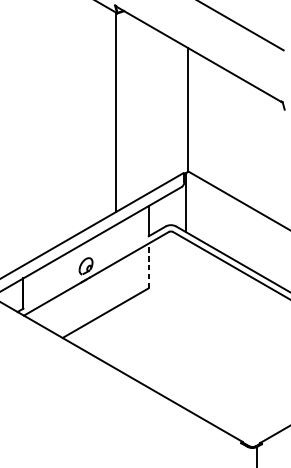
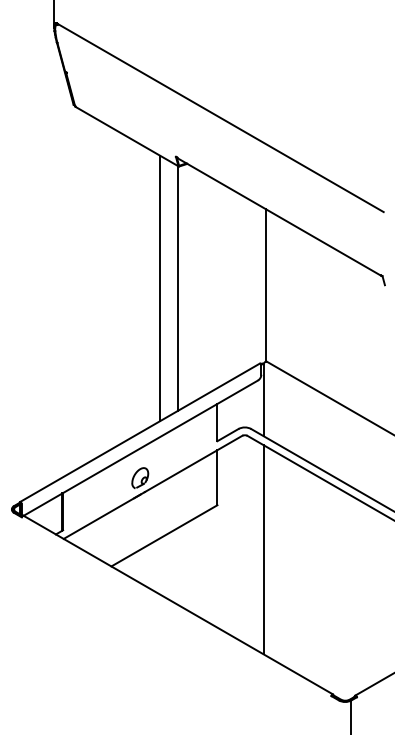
line: (102, 112) -> (160, 288), added
line: (148, 265) -> (217, 477), dashed -> solid
line: (186, 324) -> (263, 549), added

